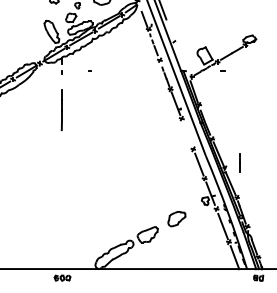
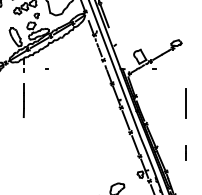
line: (260, 113) -> (185, 103), added
line: (187, 133) -> (125, 119), added
line: (239, 162) -> (185, 153), moved

